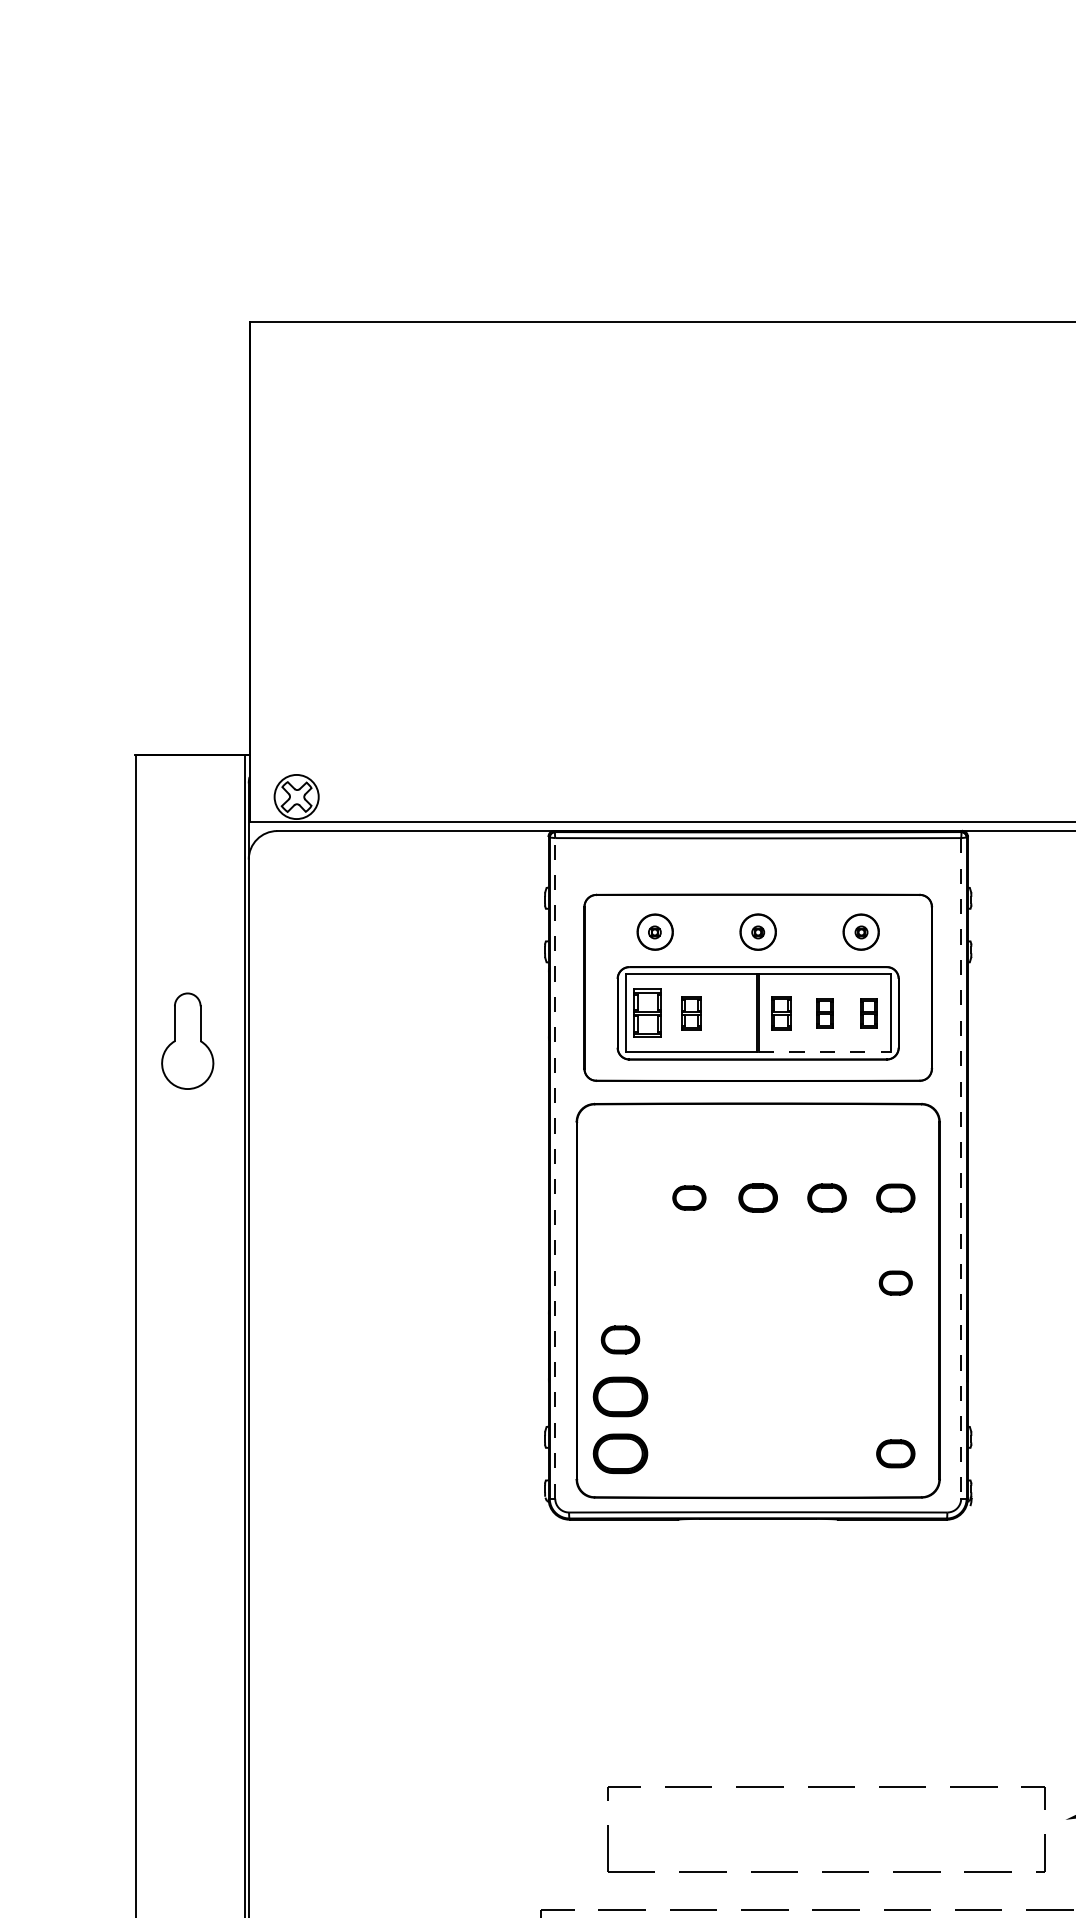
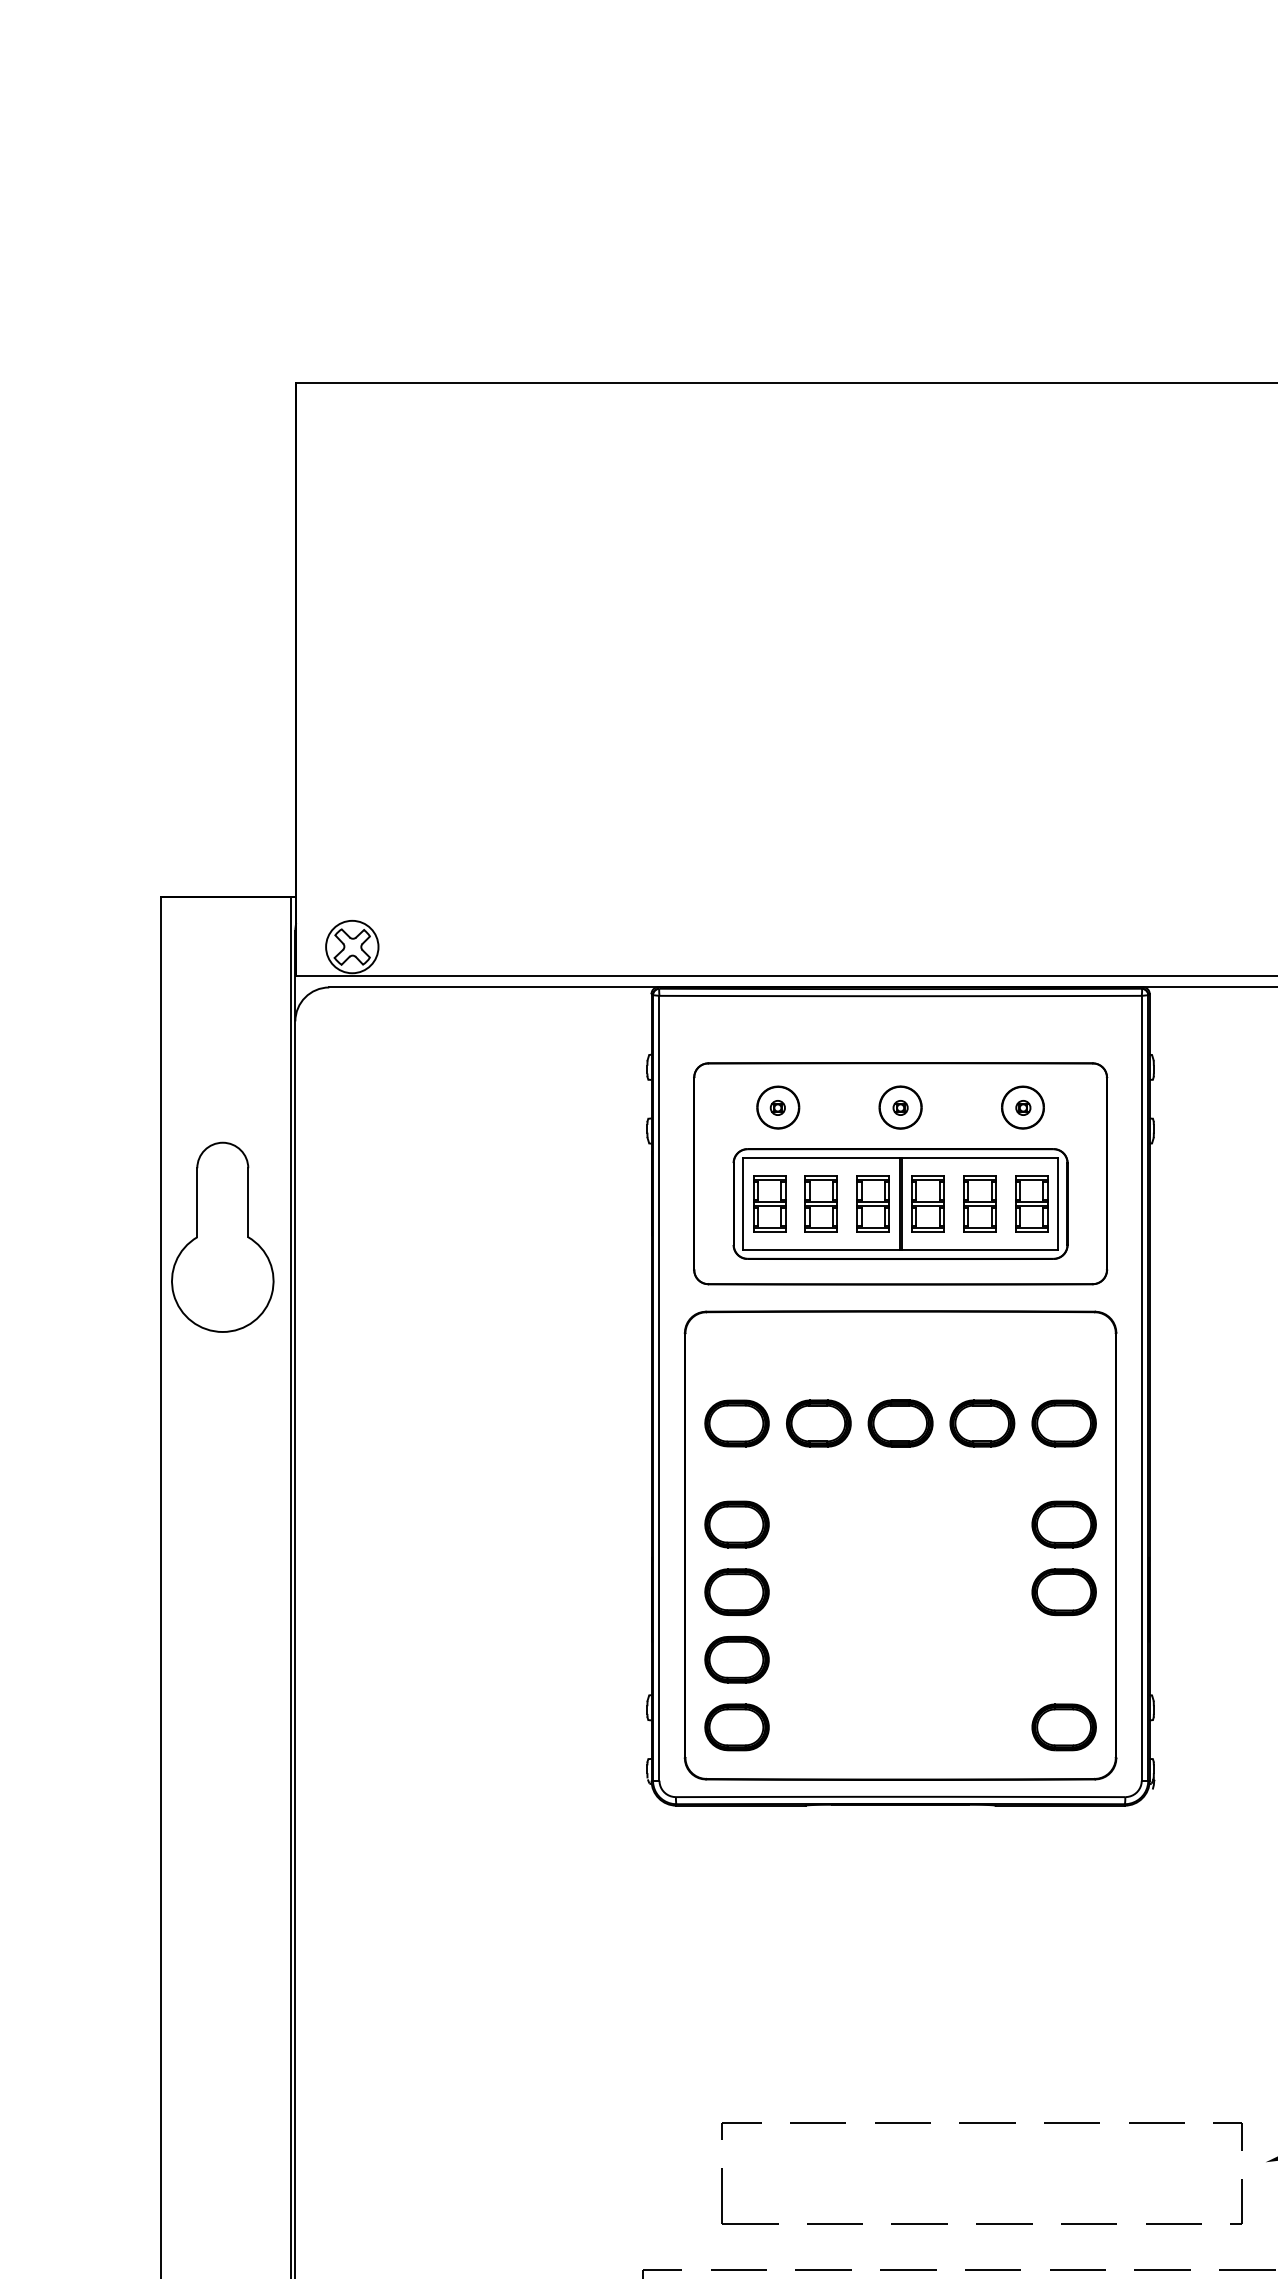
part: (690, 1012) -> (820, 1203), size x1.43
part: (734, 1012) -> (872, 1203), added
part: (780, 1012) -> (927, 1203), size x1.43
part: (824, 1012) -> (979, 1203), size x1.67
part: (868, 1012) -> (1031, 1203), size x1.67
part: (187, 1040) -> (222, 1236), size x1.67
line: (825, 1052) -> (980, 1250), dashed -> solid
line: (555, 1167) -> (659, 1387), dashed -> solid
line: (960, 1168) -> (1141, 1388), dashed -> solid
part: (620, 1198) -> (736, 1423), added
part: (689, 1198) -> (818, 1423), size x1.67
part: (758, 1198) -> (900, 1423), size x1.43
part: (827, 1198) -> (982, 1423), size x1.43
part: (895, 1198) -> (1063, 1423), size x1.43
part: (620, 1283) -> (736, 1524), added
part: (895, 1283) -> (1063, 1524), size x1.67
part: (620, 1339) -> (736, 1591), size x1.43
part: (895, 1339) -> (1063, 1591), added
part: (895, 1453) -> (1063, 1727), size x1.43

